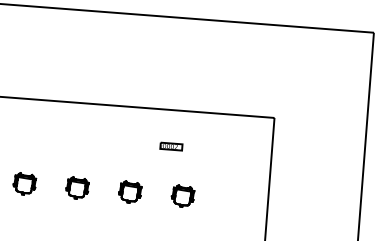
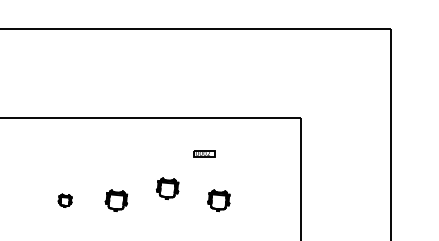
part: (23, 183) -> (64, 200), size x0.6
part: (130, 192) -> (167, 188), moved

